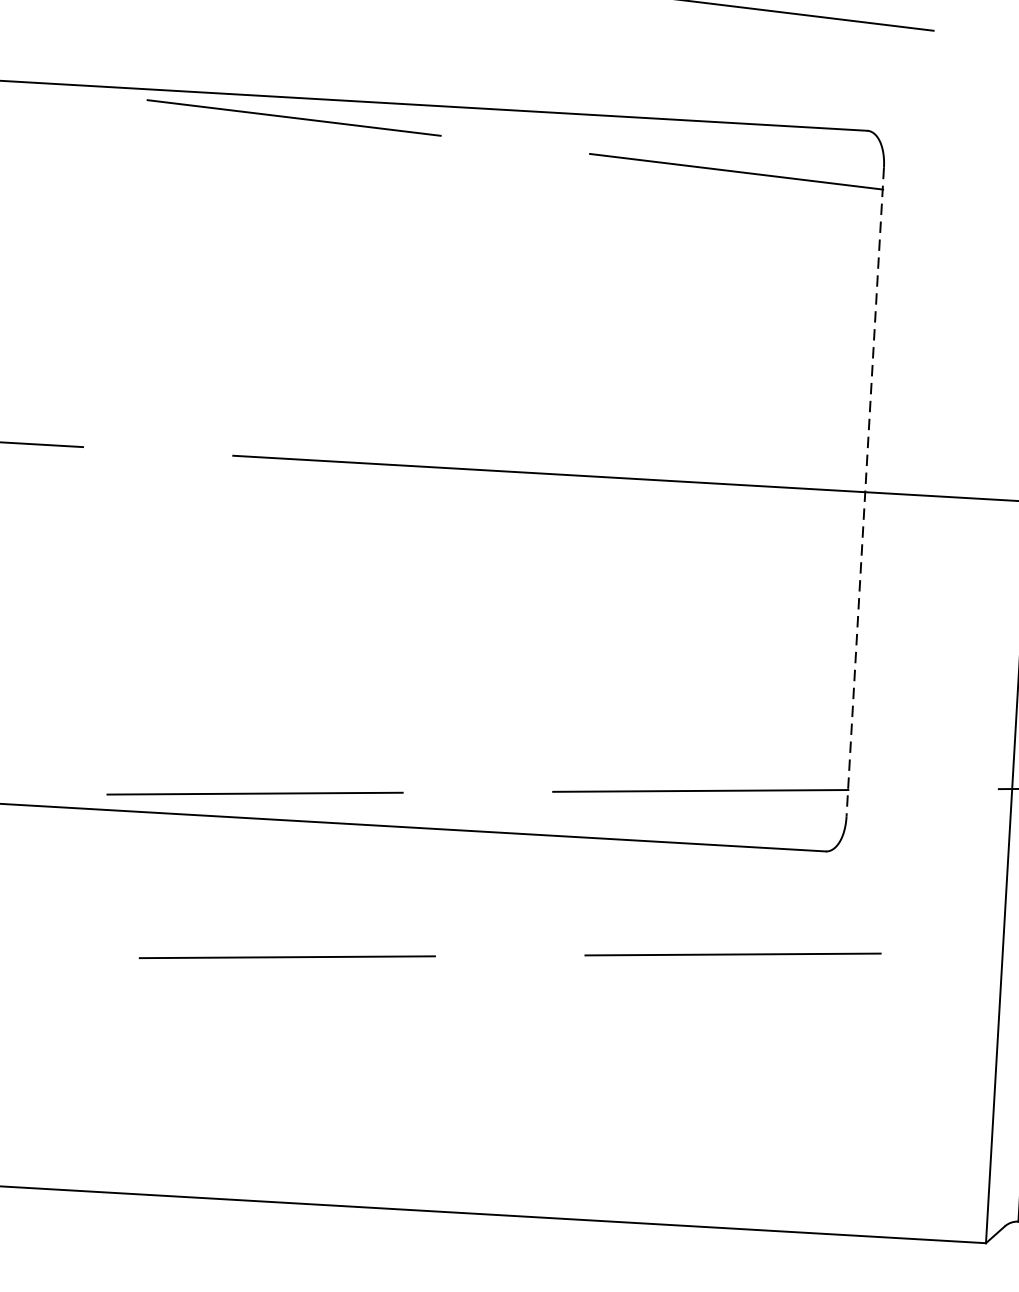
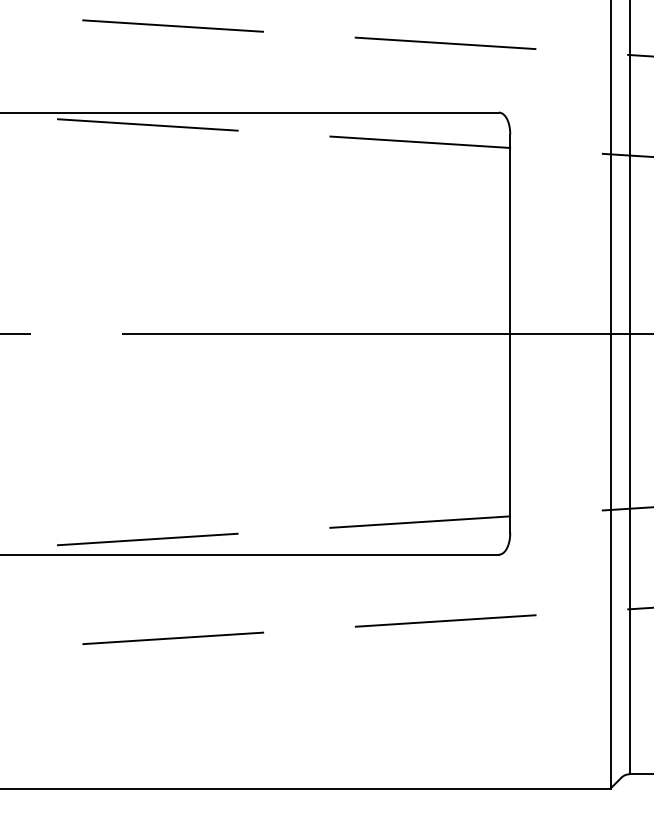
line: (865, 493) -> (510, 334), dashed -> solid

